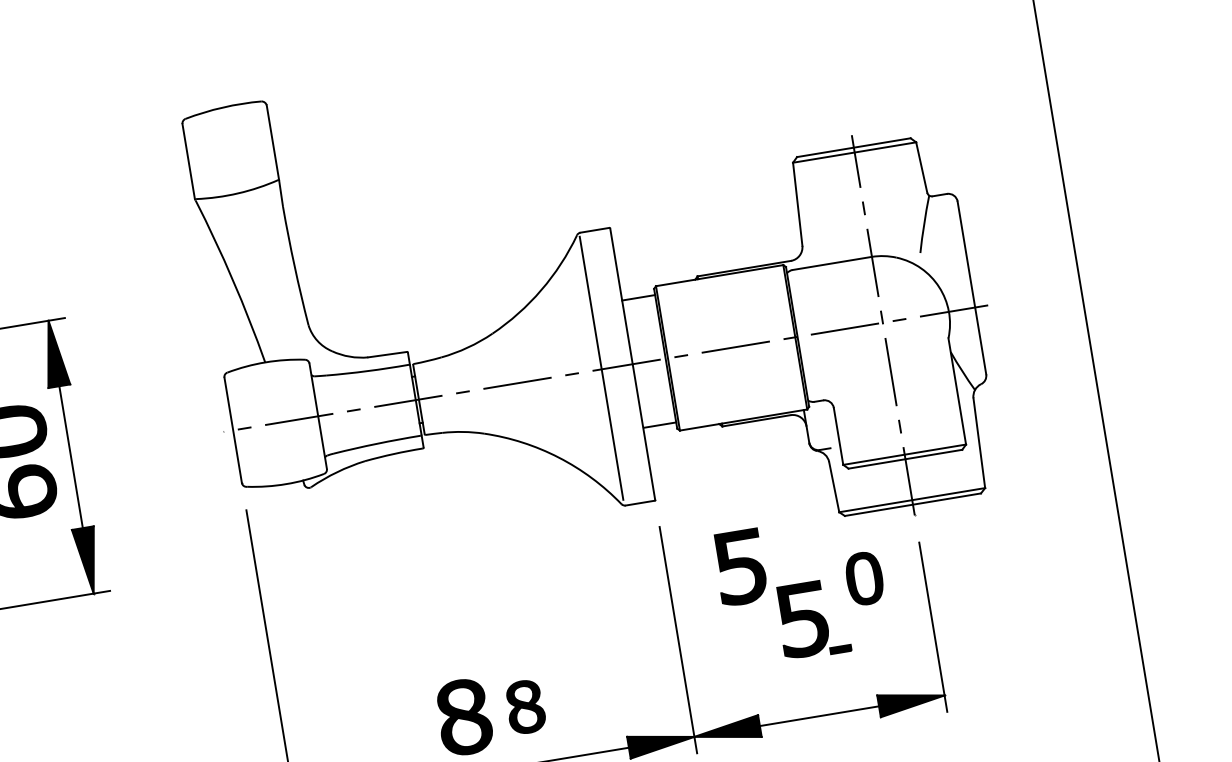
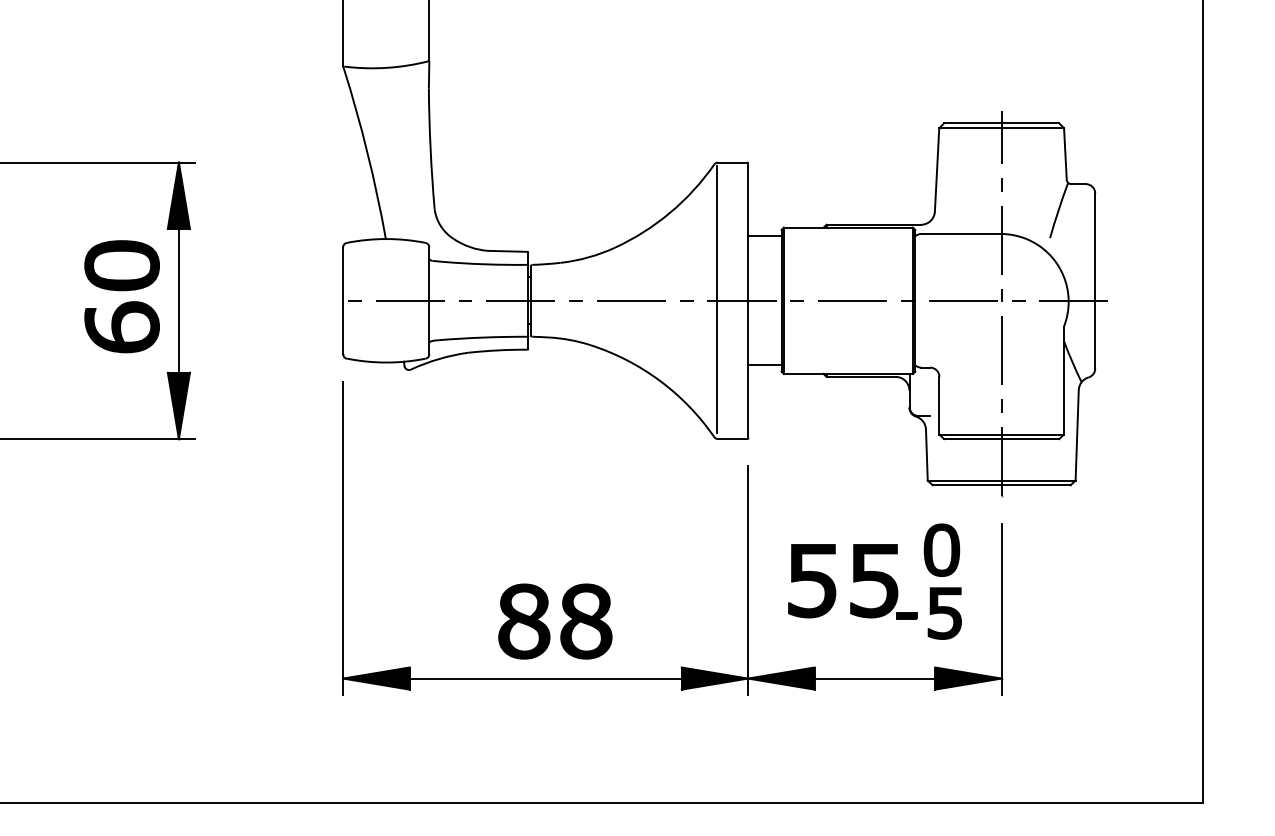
part: (740, 567) -> (812, 581), moved
part: (877, 640) -> (944, 613), added
part: (525, 706) -> (586, 621), size x1.43

